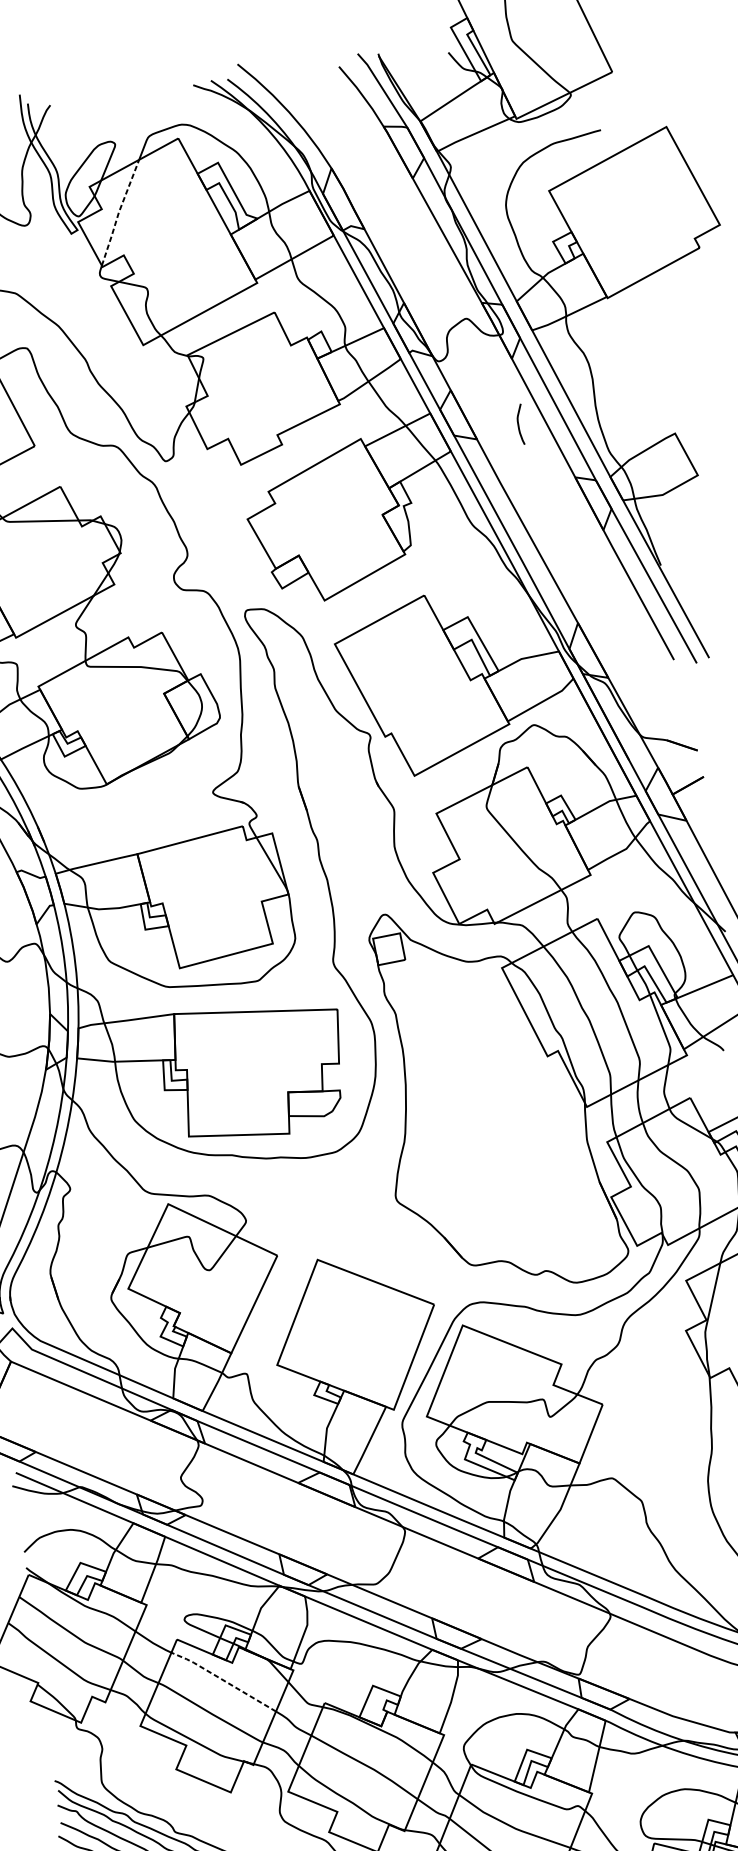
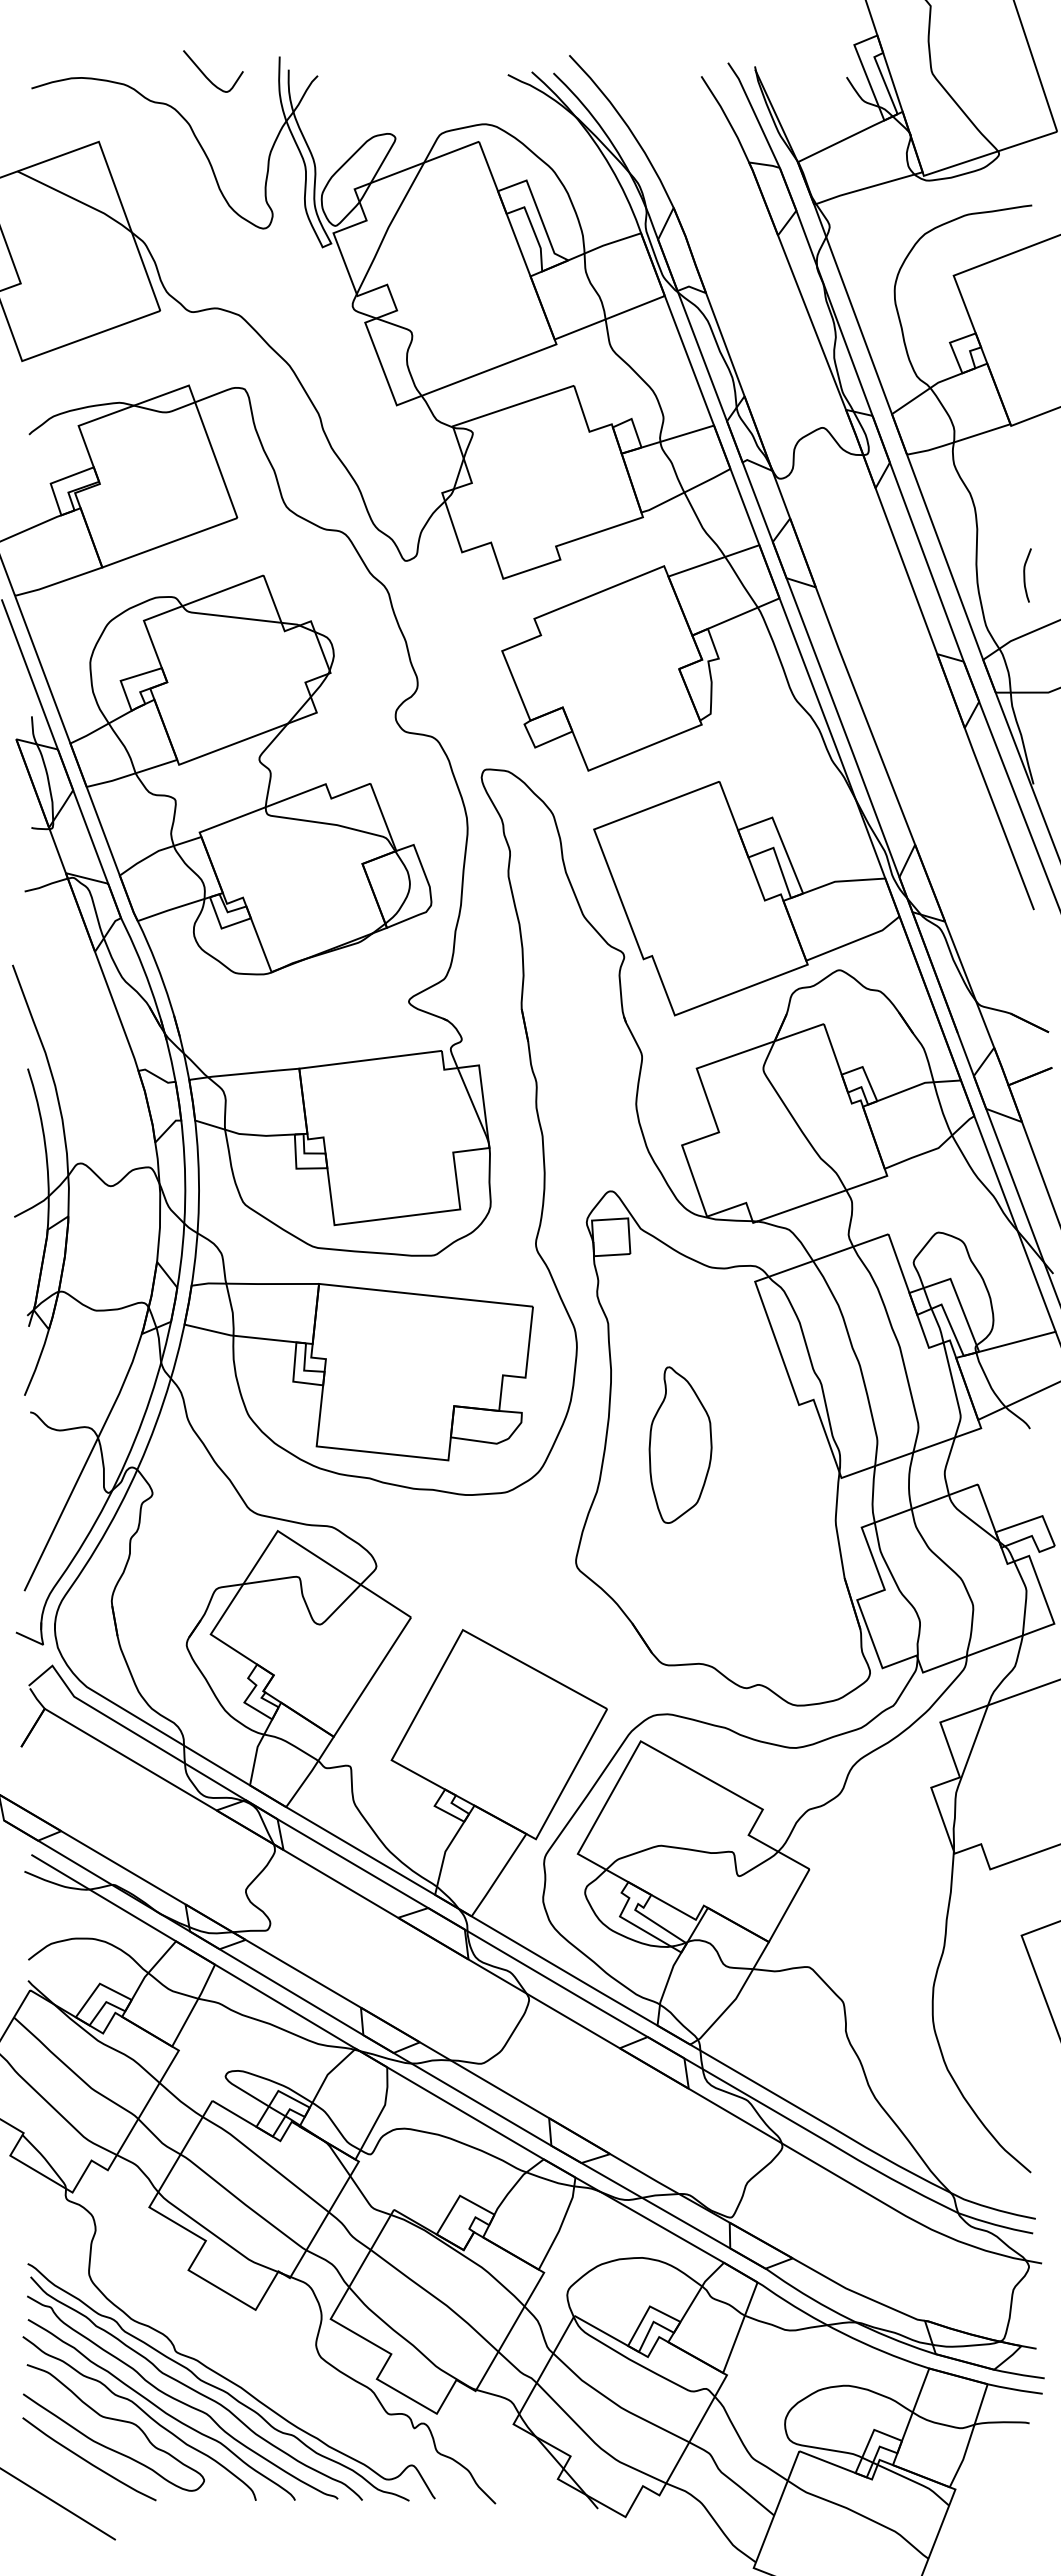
line: (118, 212) -> (388, 227), dashed -> solid
curve: (519, 424) -> (1025, 575), moved
part: (462, 1098) -> (680, 1444), added
line: (223, 1680) -> (265, 2162), dashed -> solid

